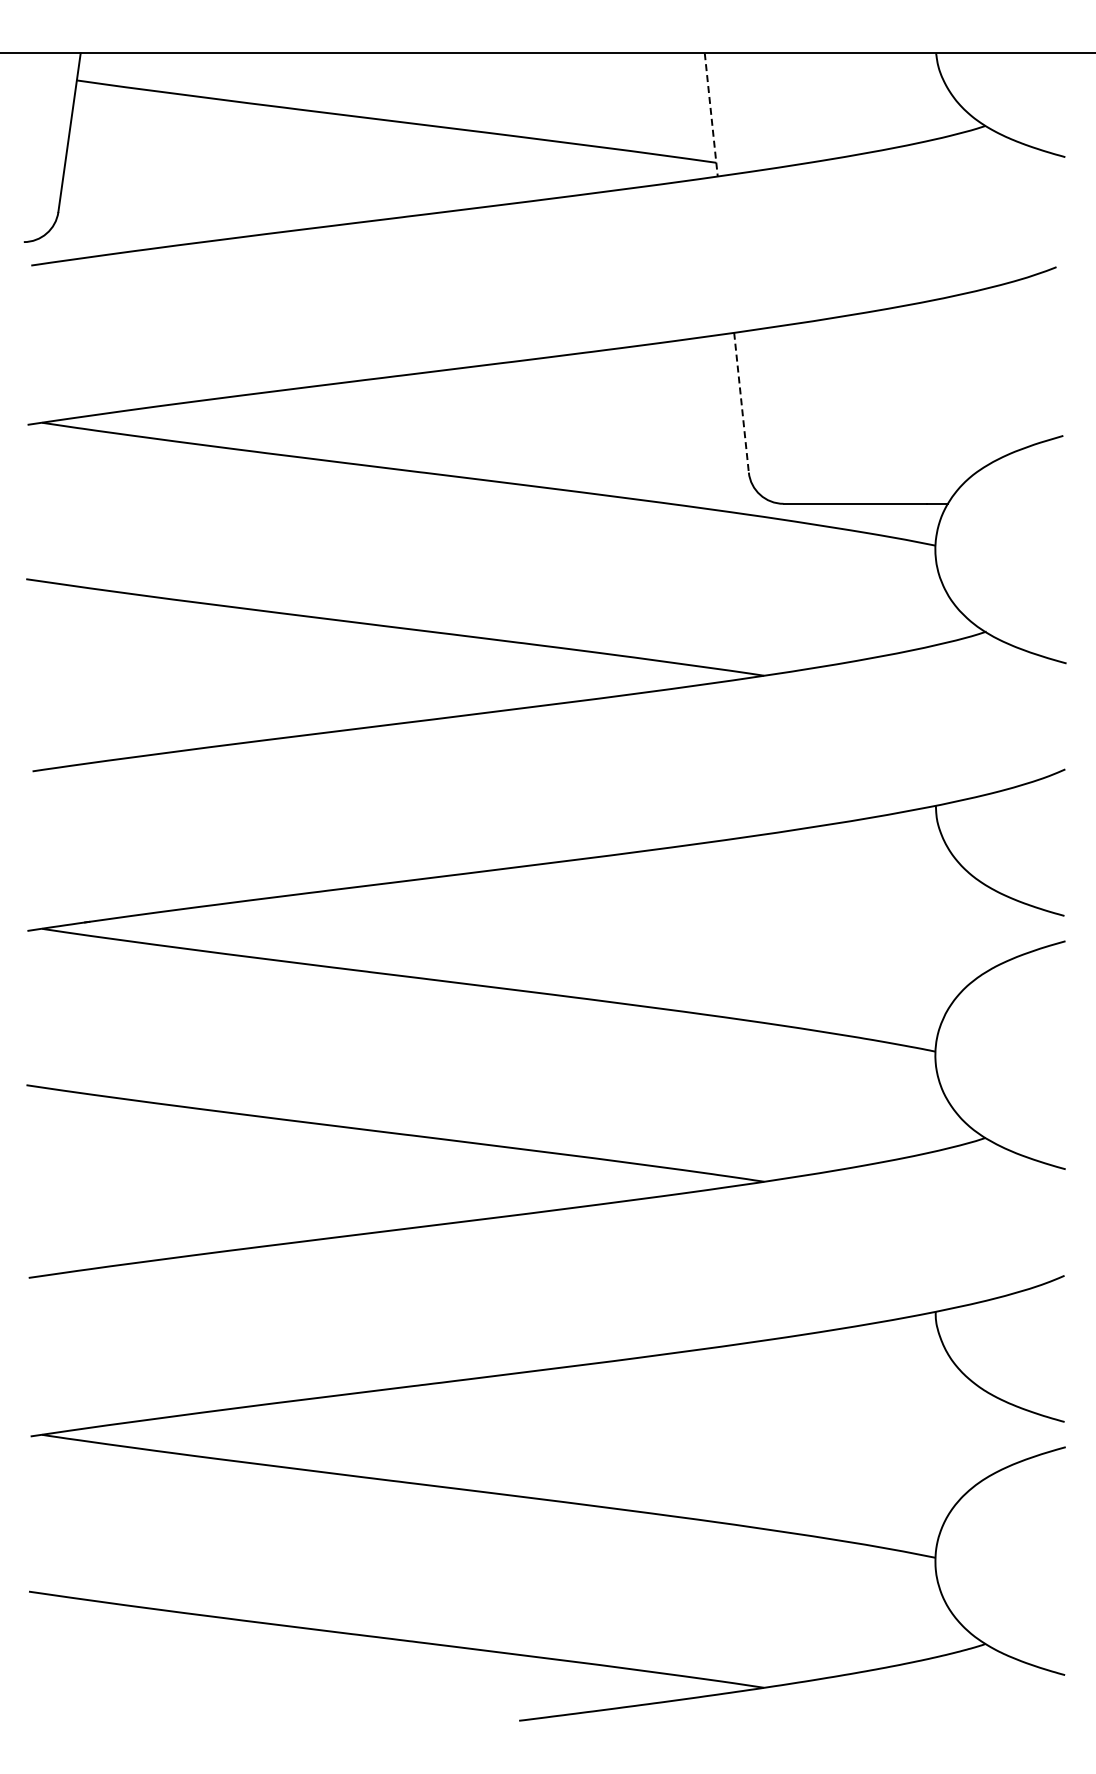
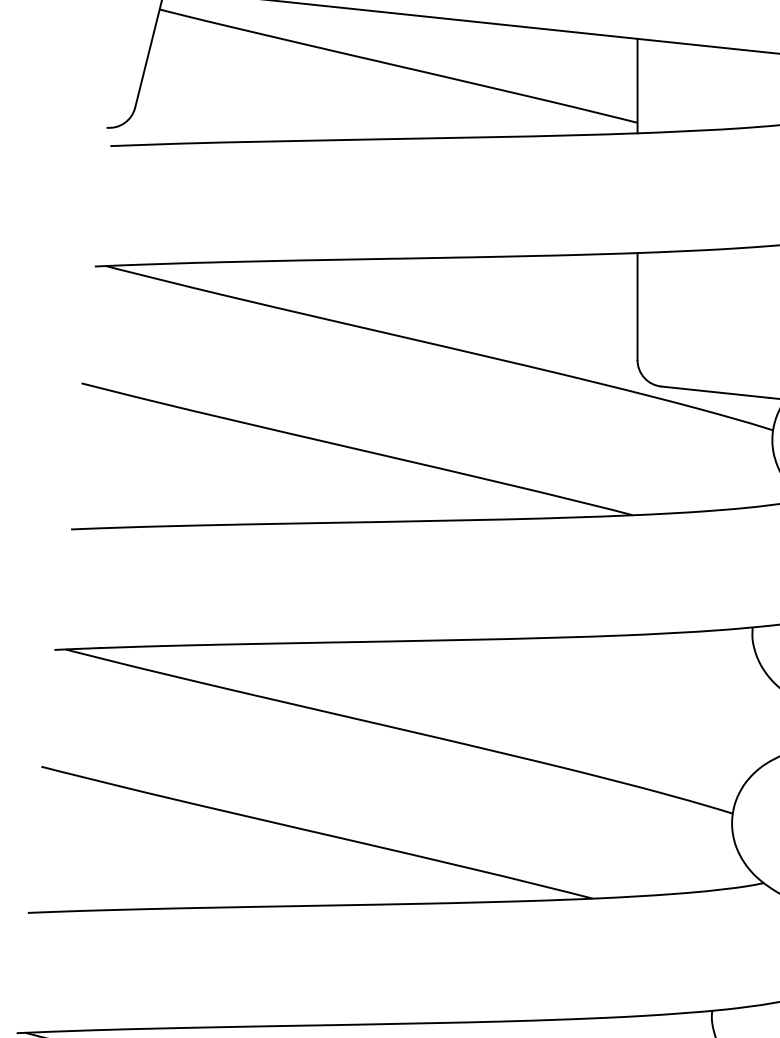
line: (711, 115) -> (637, 86), dashed -> solid
line: (741, 403) -> (637, 307), dashed -> solid

